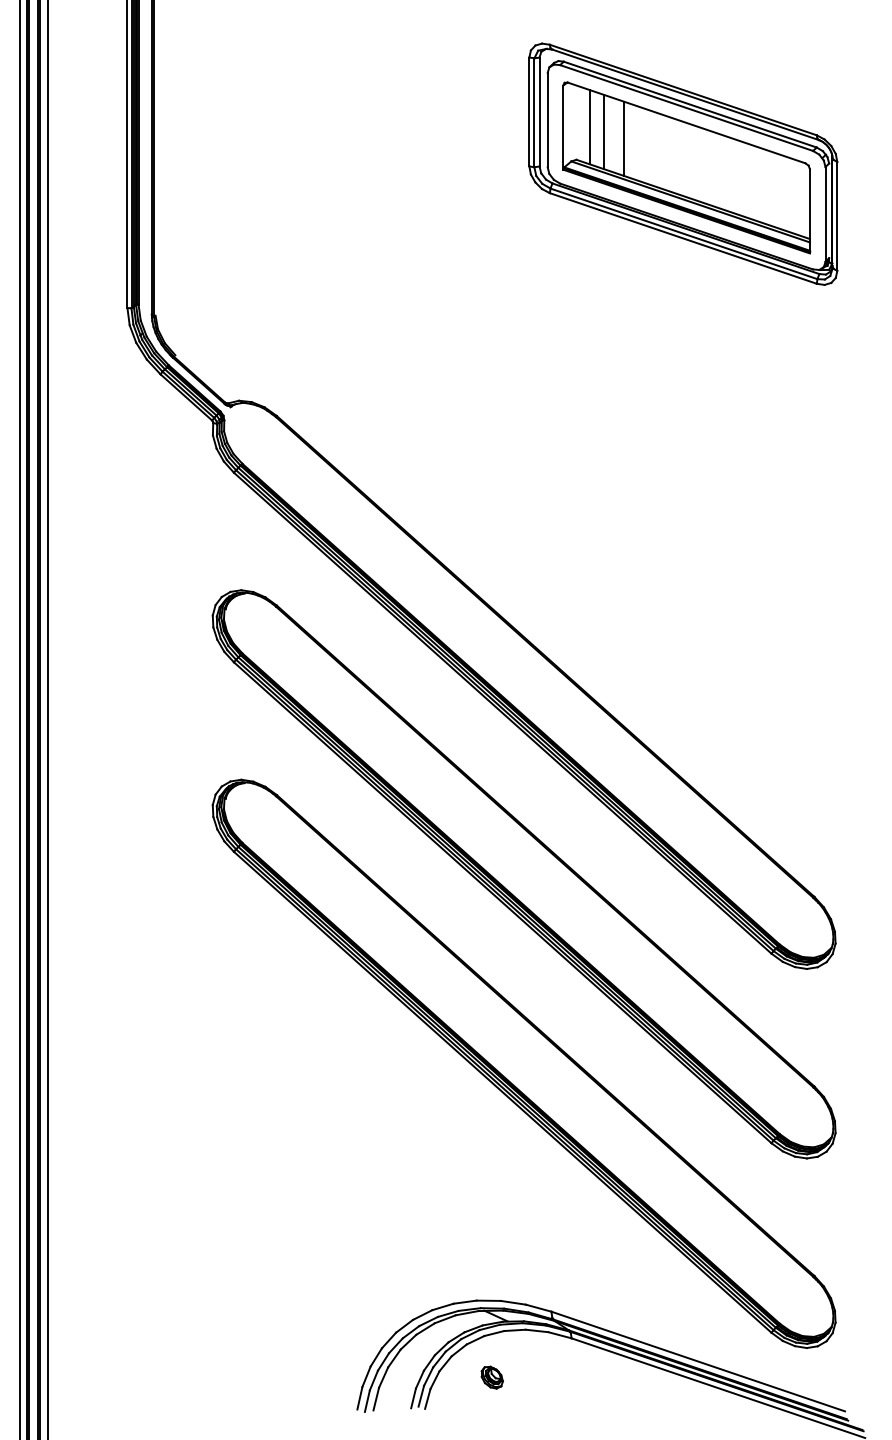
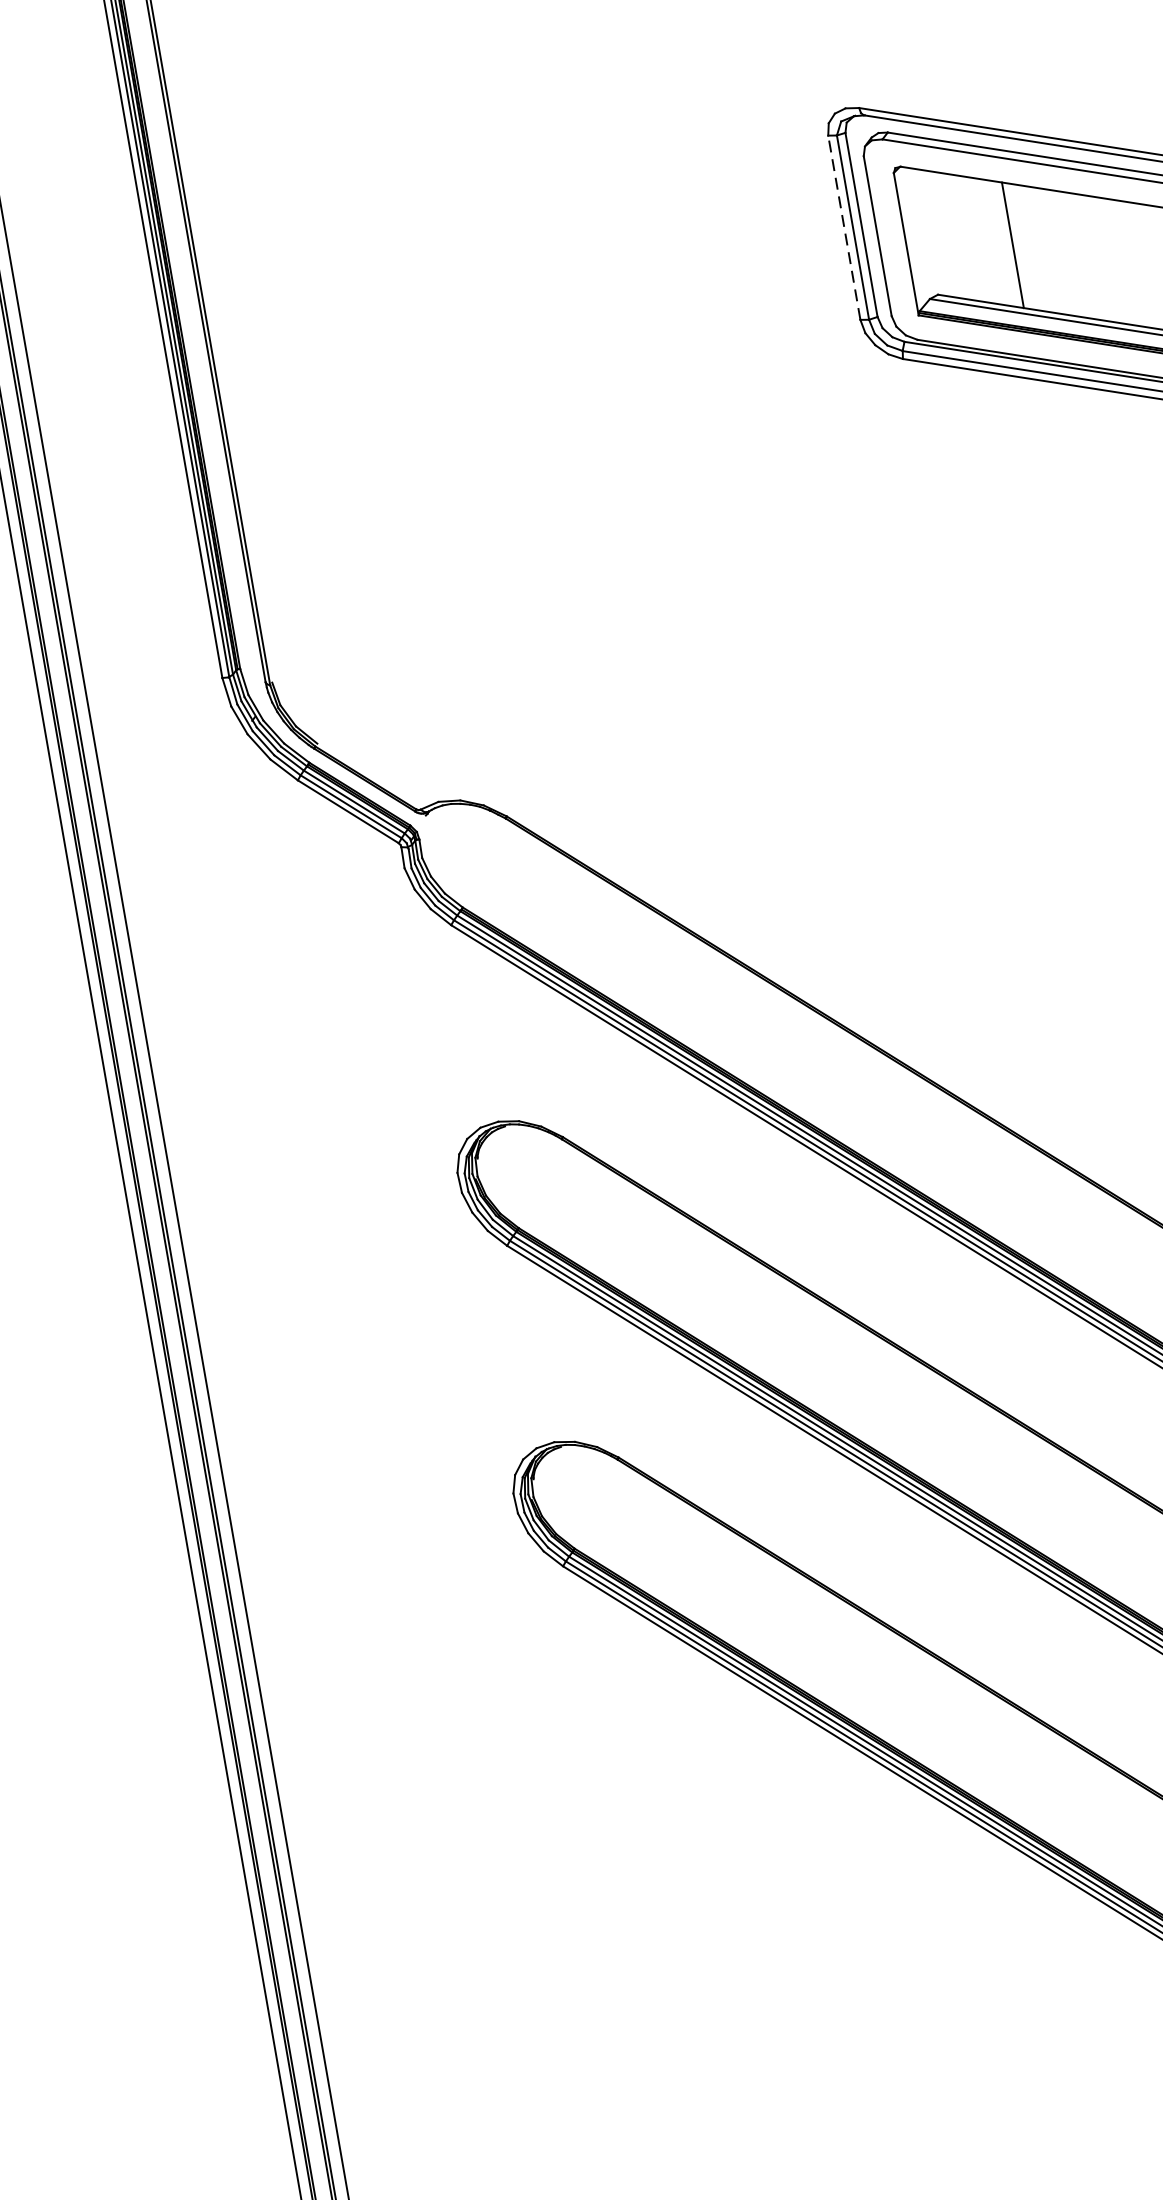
line: (529, 111) -> (844, 226), solid -> dashed
line: (590, 127) -> (952, 235), removed
line: (603, 131) -> (975, 238), removed

